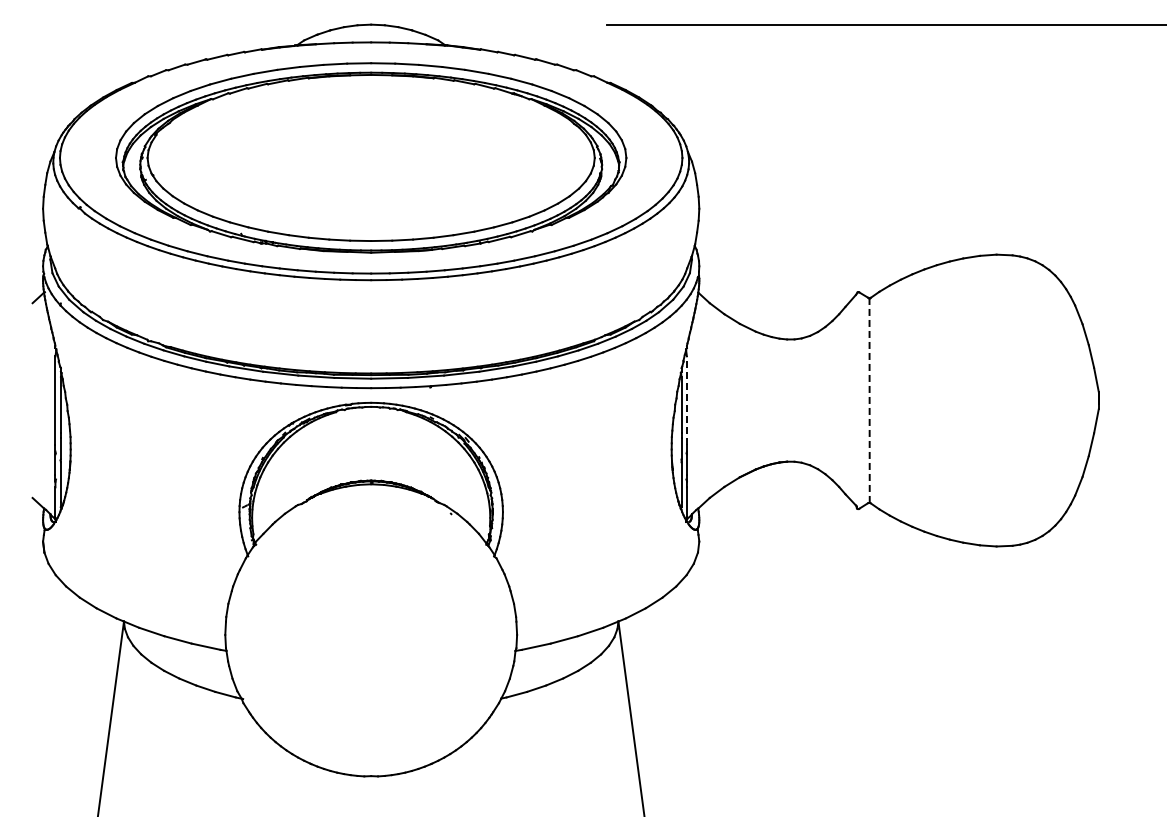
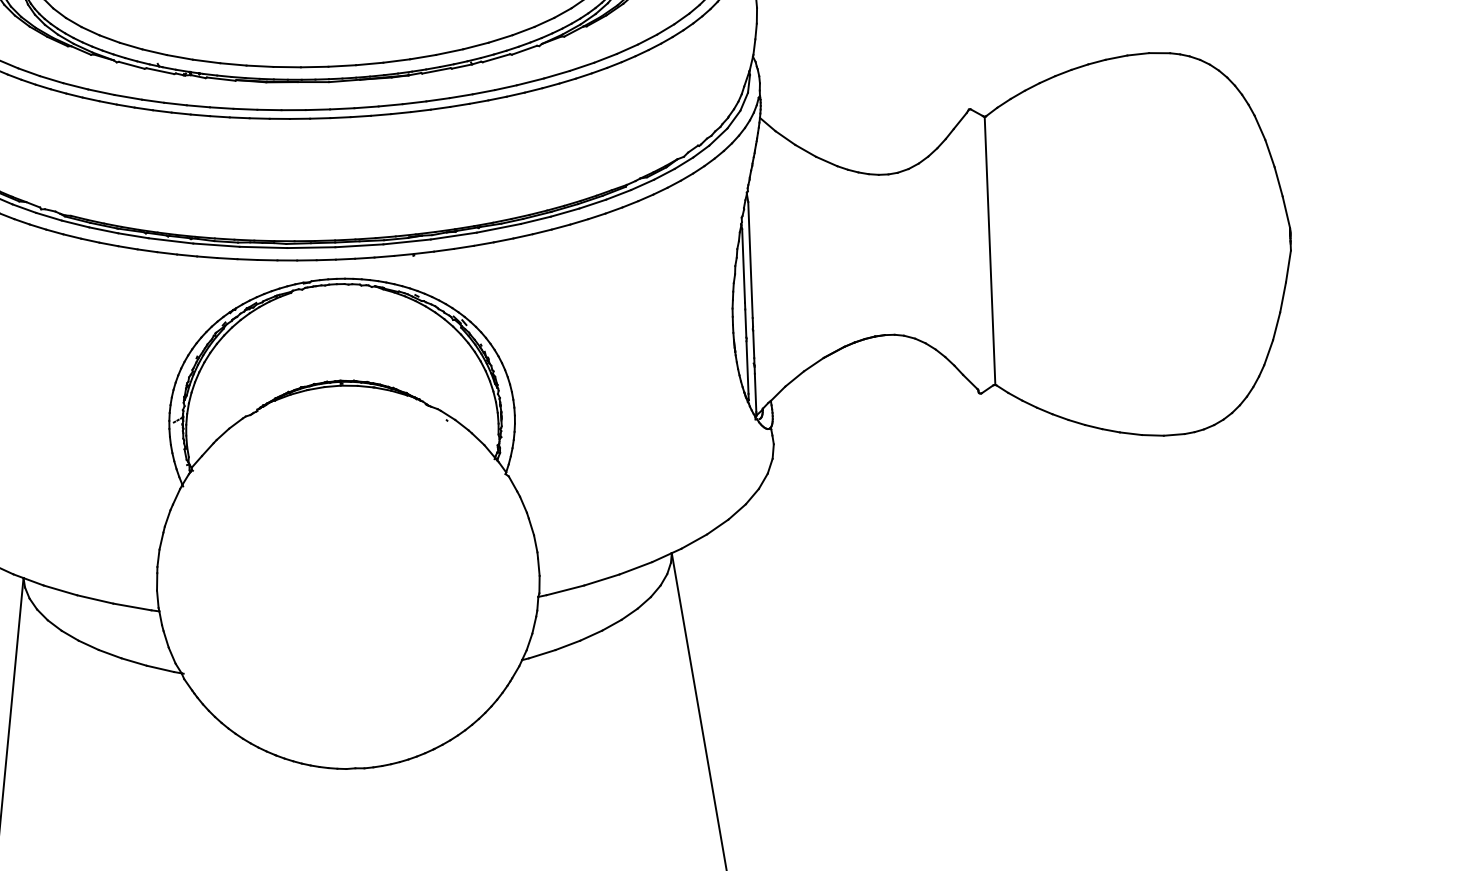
line: (686, 400) -> (749, 259), dashed -> solid
line: (869, 400) -> (989, 250), dashed -> solid

